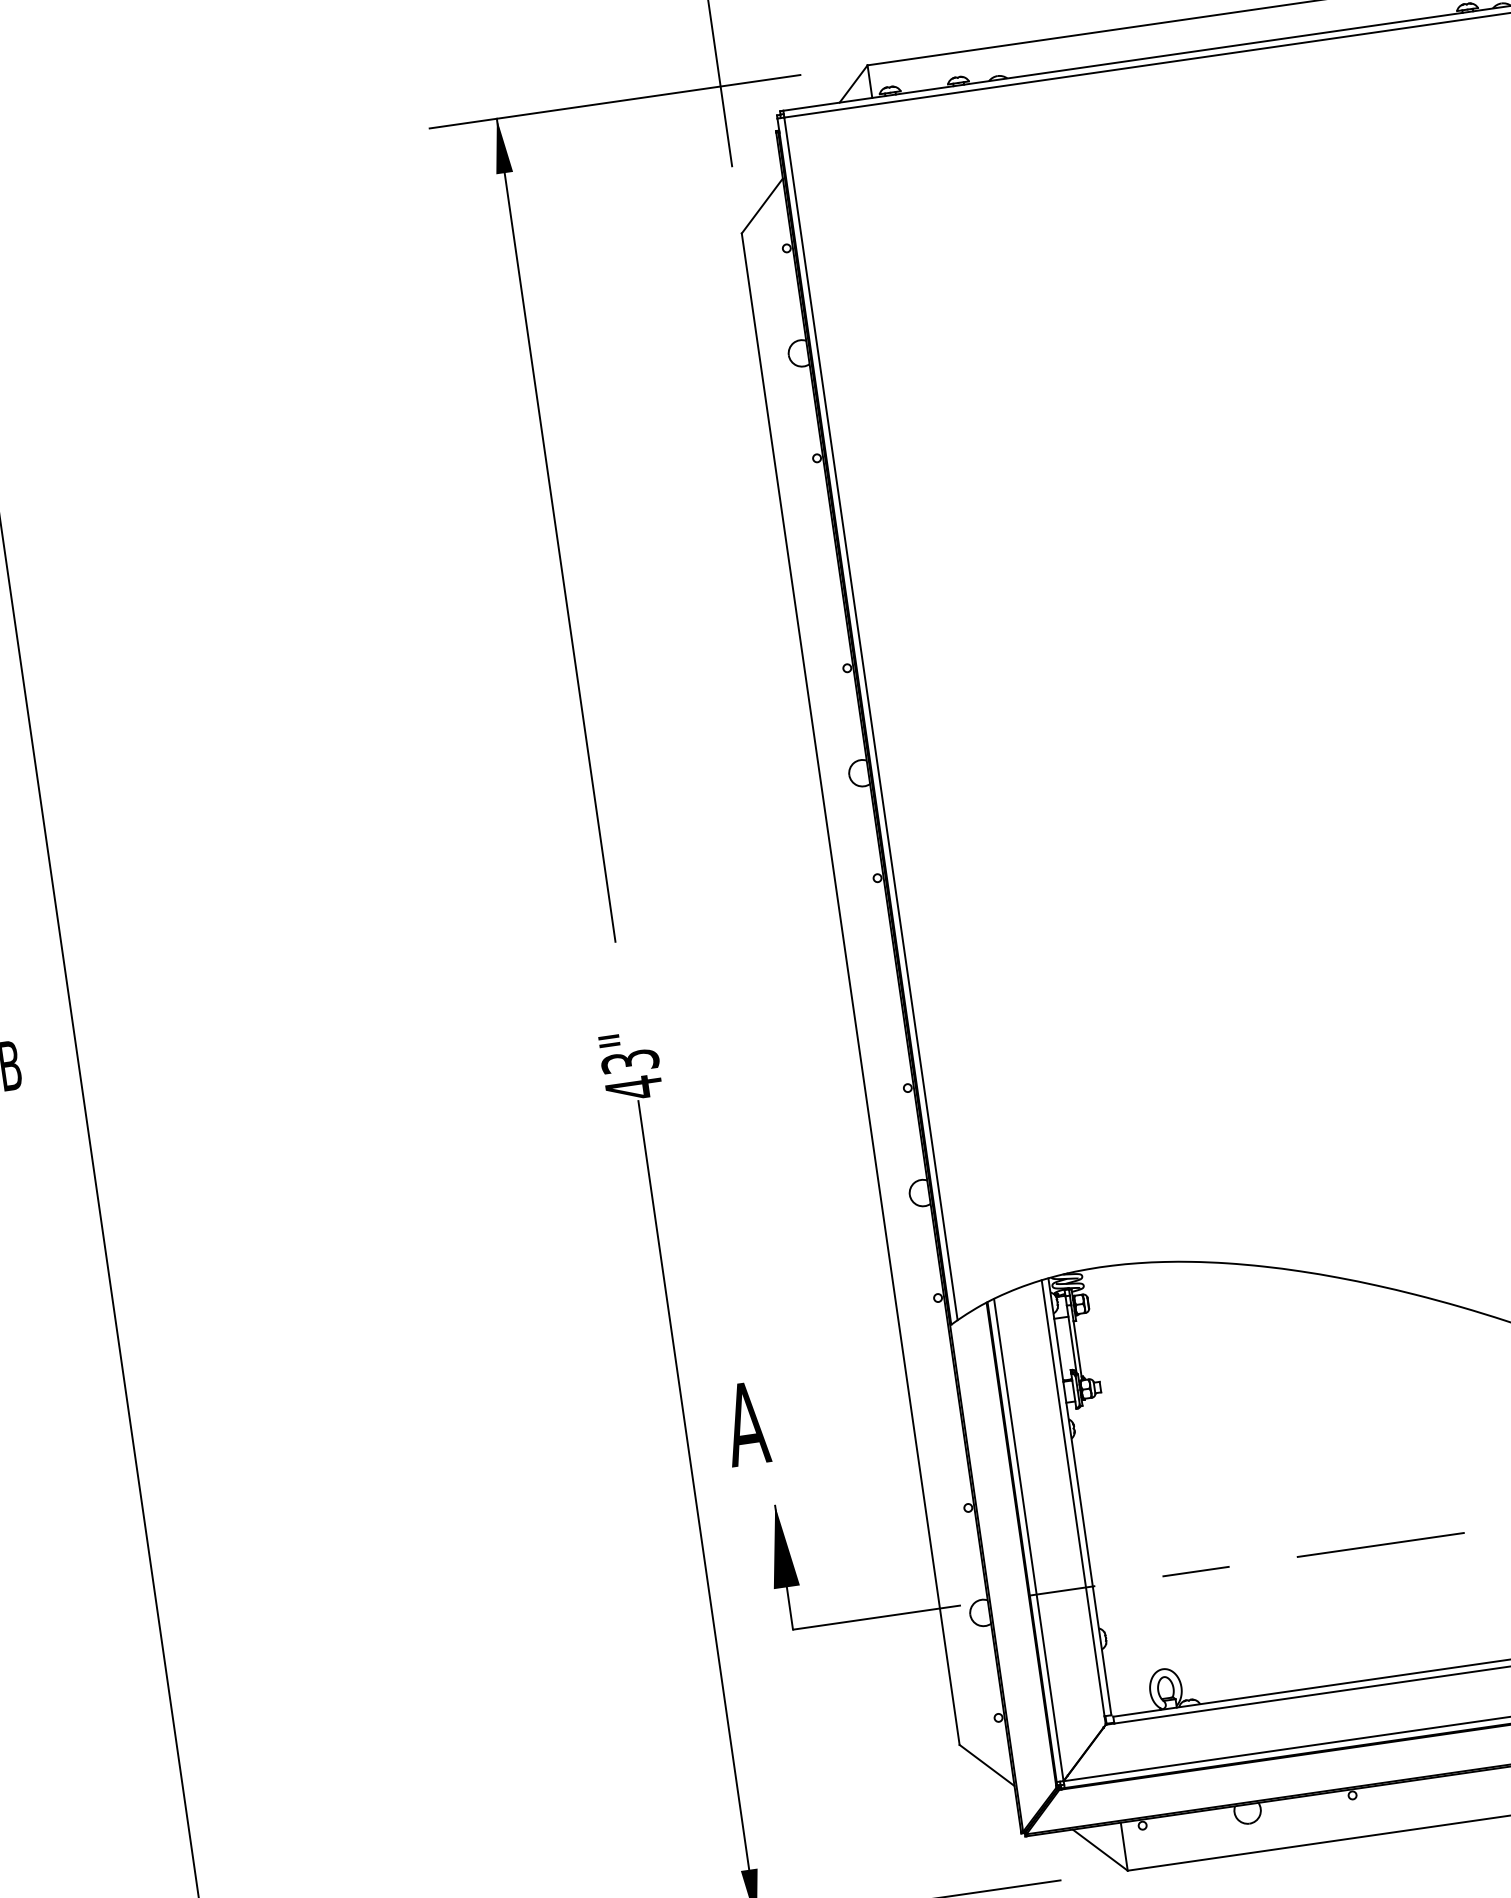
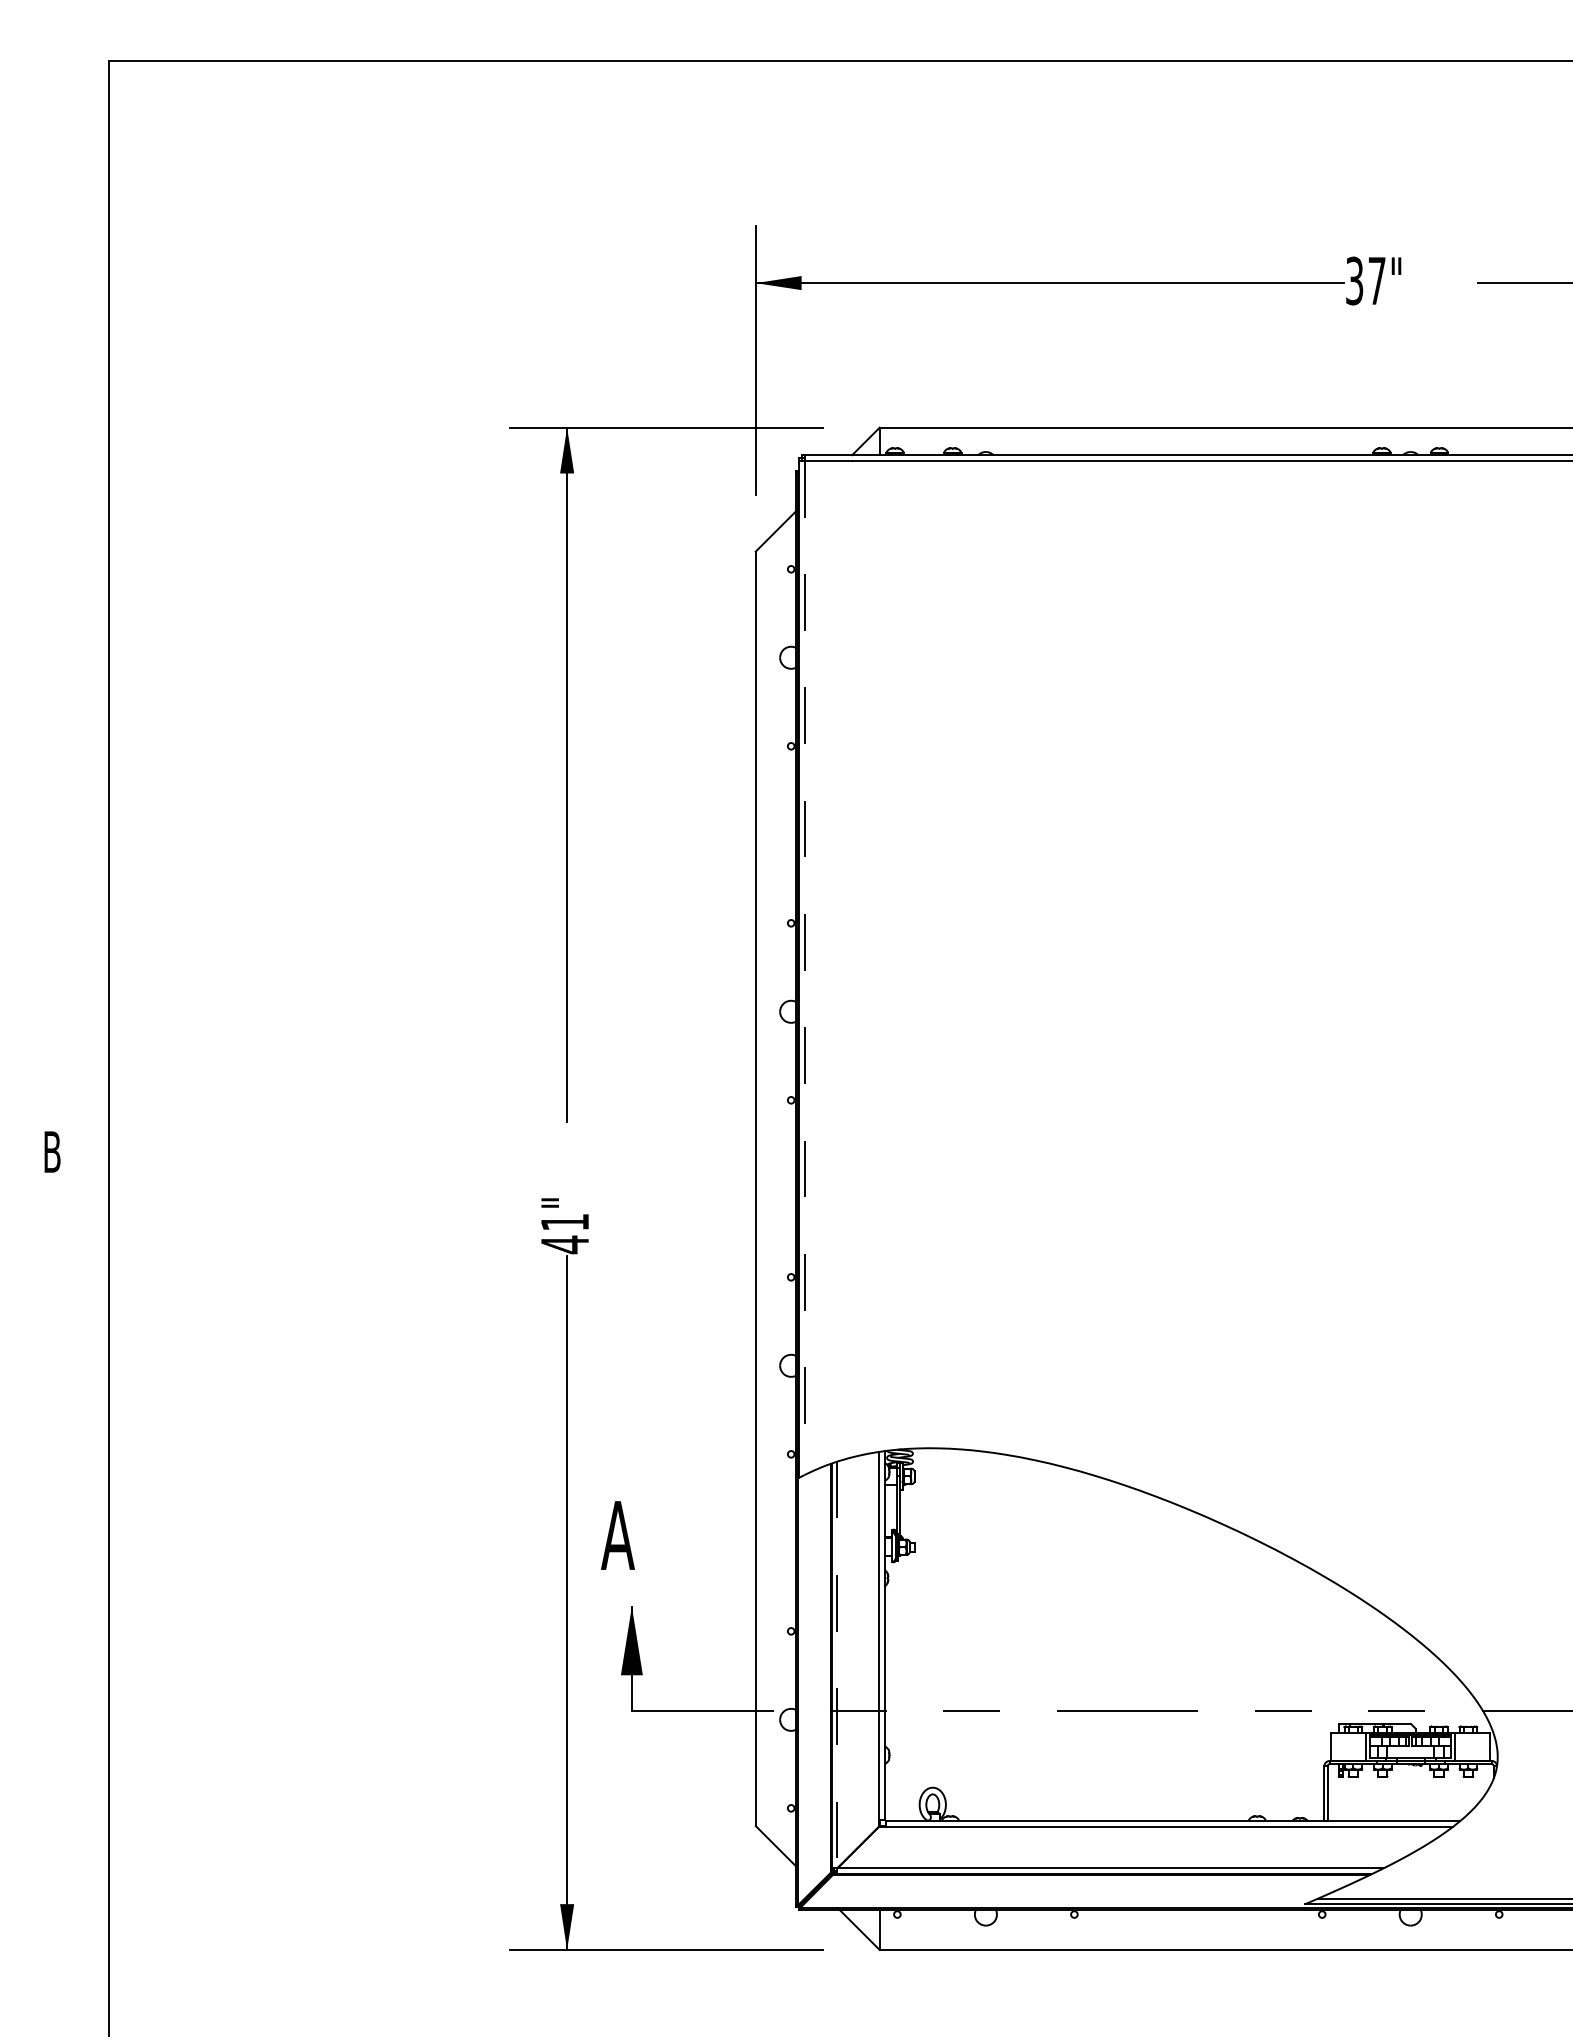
line: (870, 719) -> (804, 968), solid -> dashed
text: (629, 1061) -> (564, 1222), 43" -> 41"
line: (1029, 1540) -> (837, 1665), solid -> dashed

